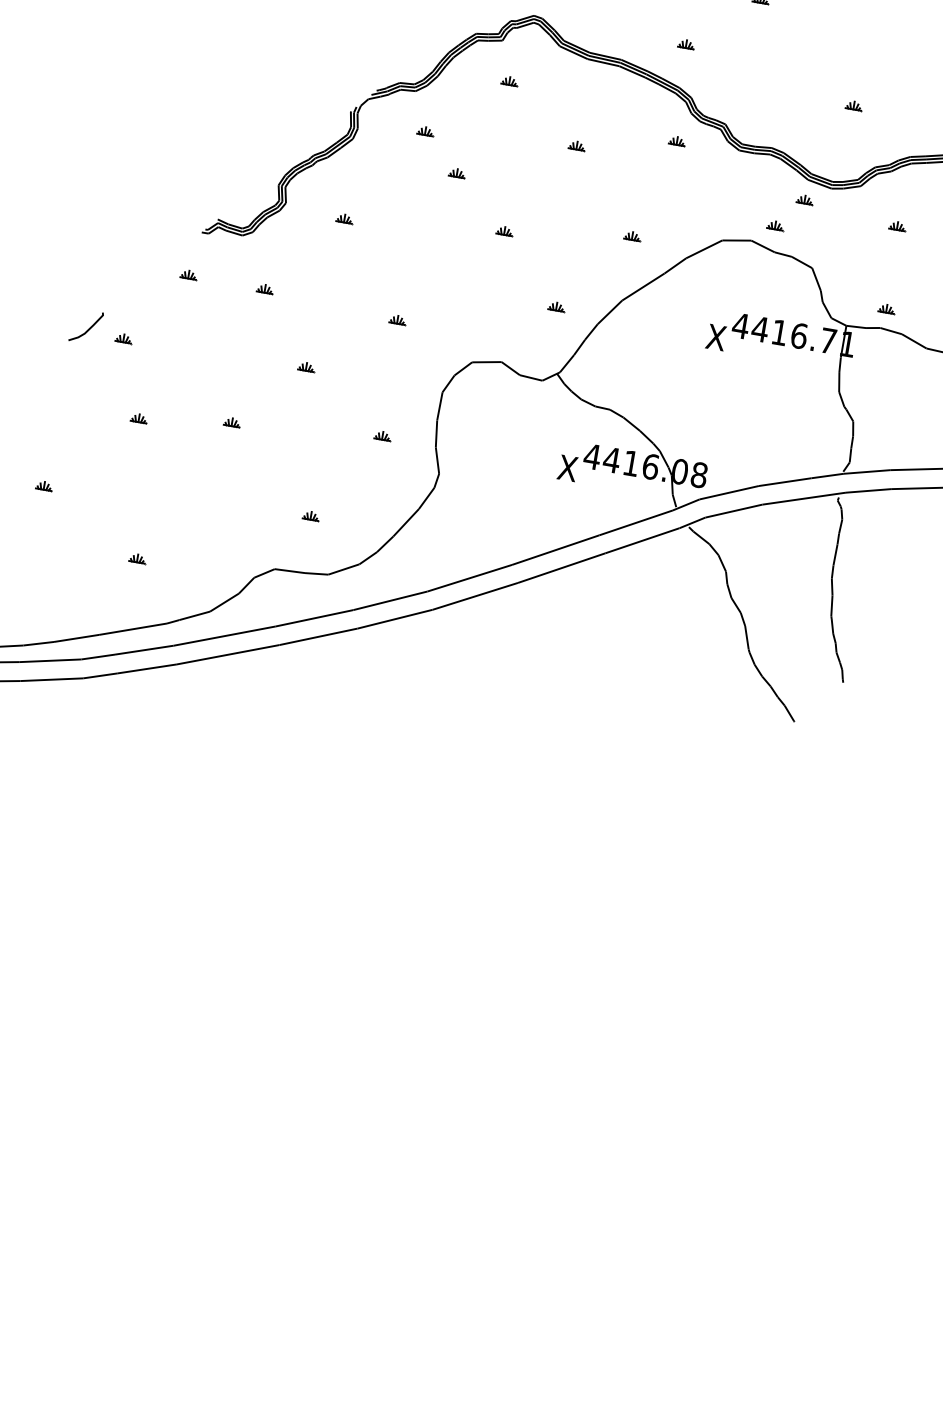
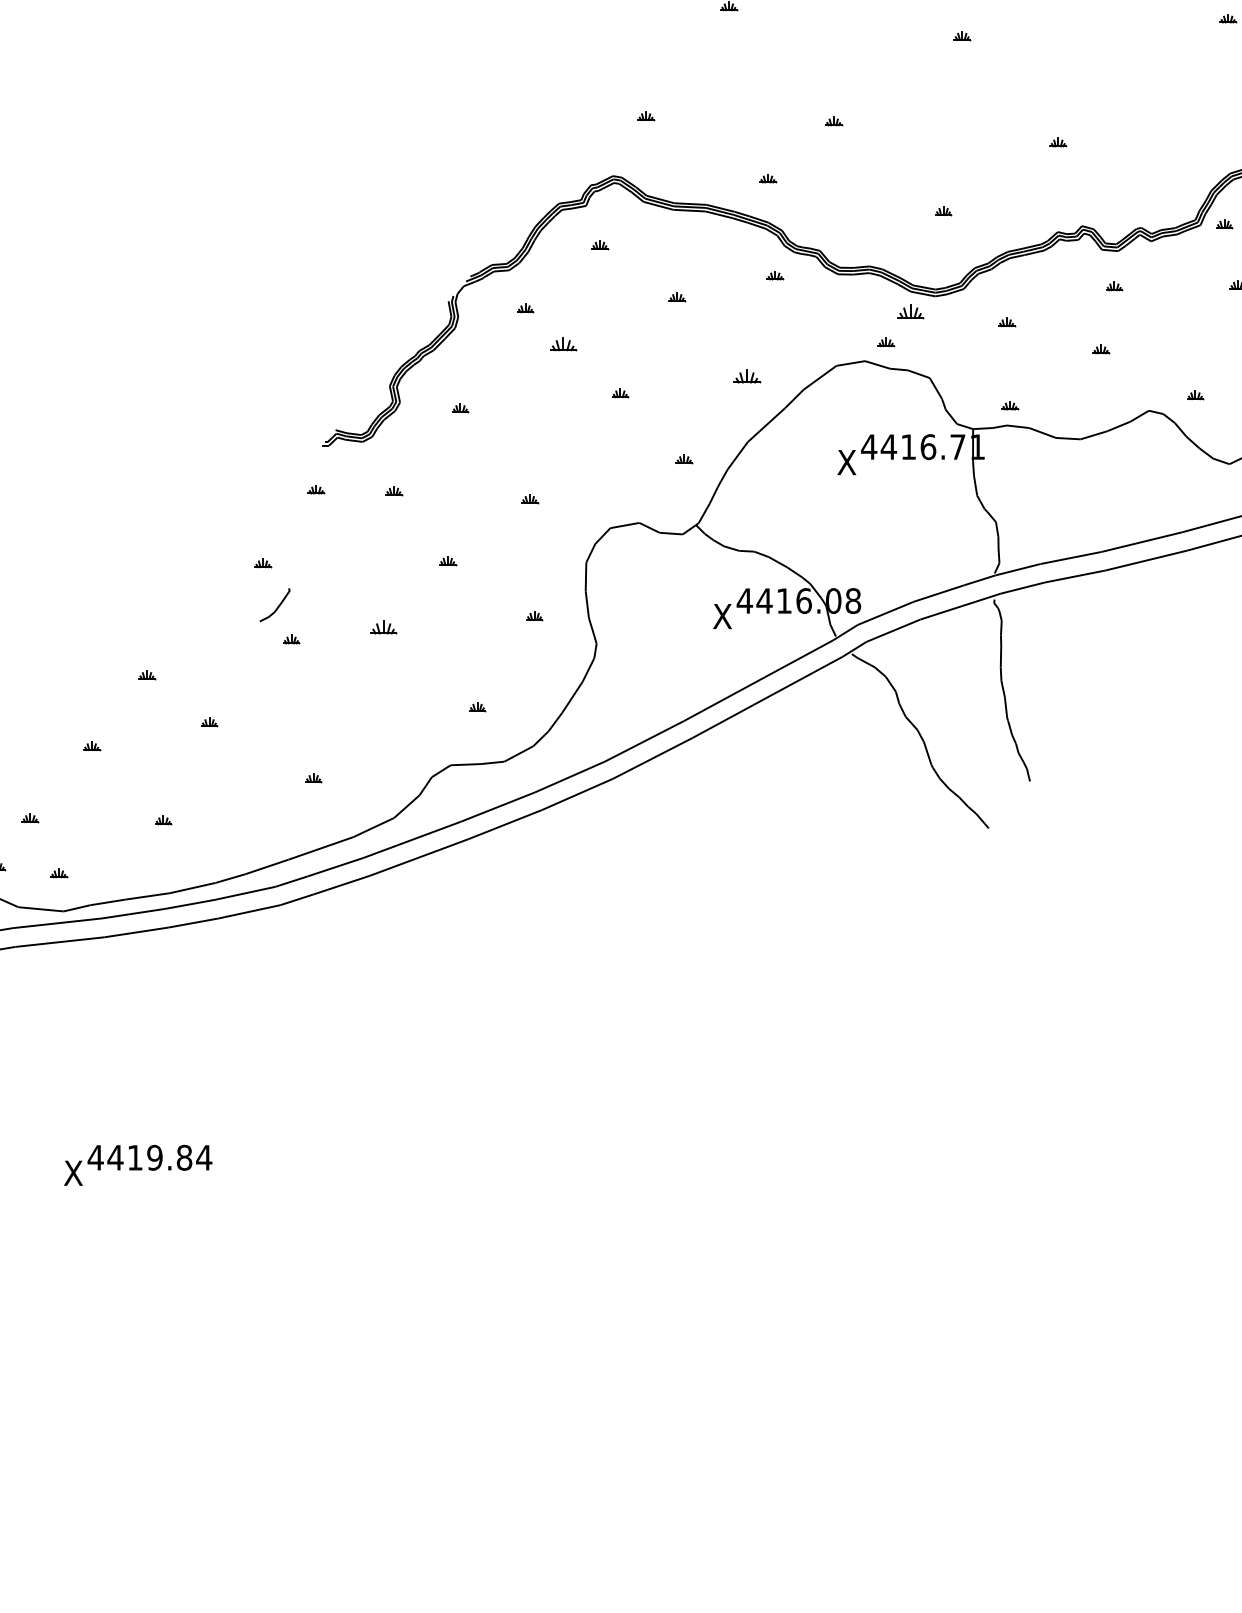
part: (457, 173) -> (564, 344), size x1.6
part: (805, 200) -> (911, 312), size x1.6
part: (632, 236) -> (747, 377), size x1.6
curve: (87, 329) -> (276, 607), moved
part: (232, 423) -> (384, 628), size x1.6

